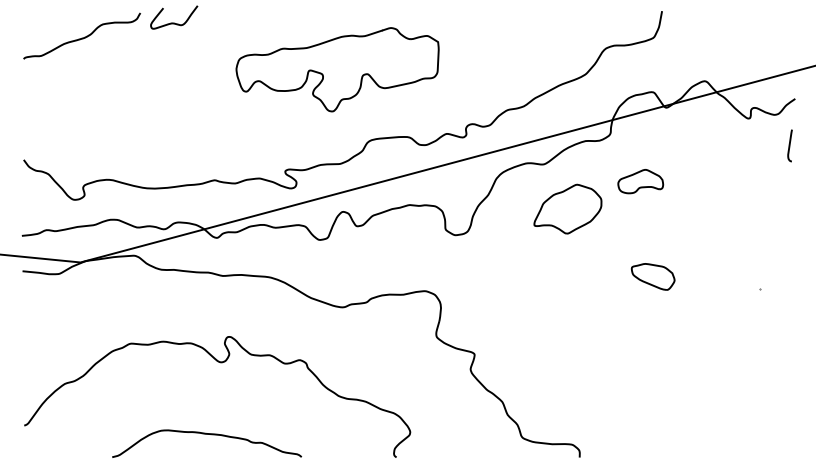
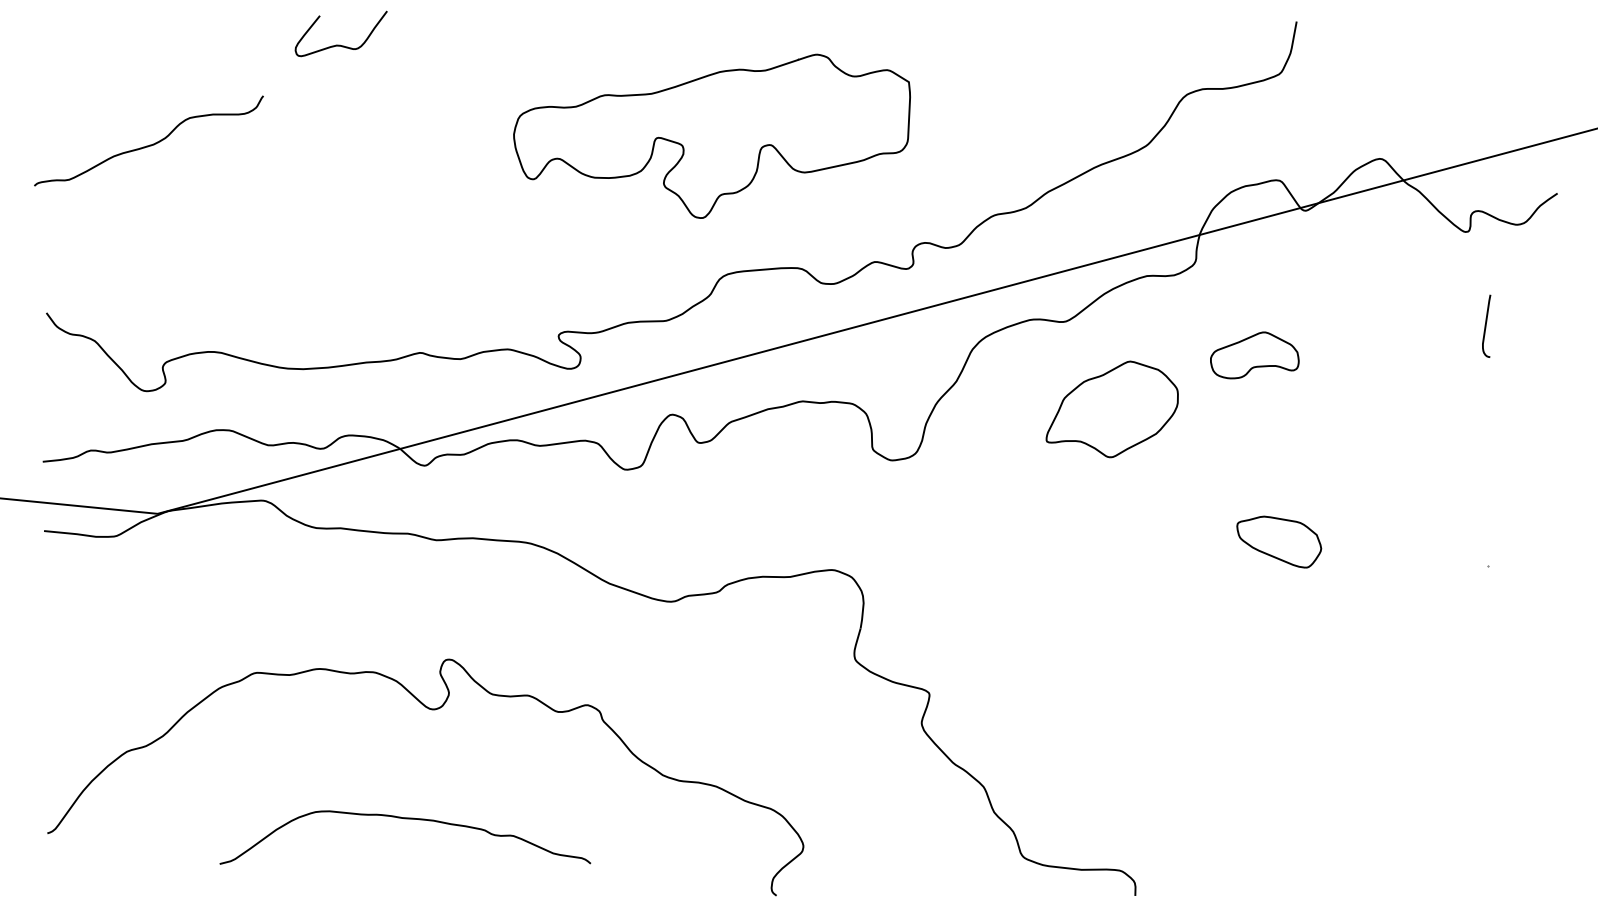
curve: (81, 37) -> (147, 143), moved
part: (337, 69) -> (711, 135), moved
curve: (789, 145) -> (1485, 325), moved
curve: (211, 435) -> (414, 821), moved

